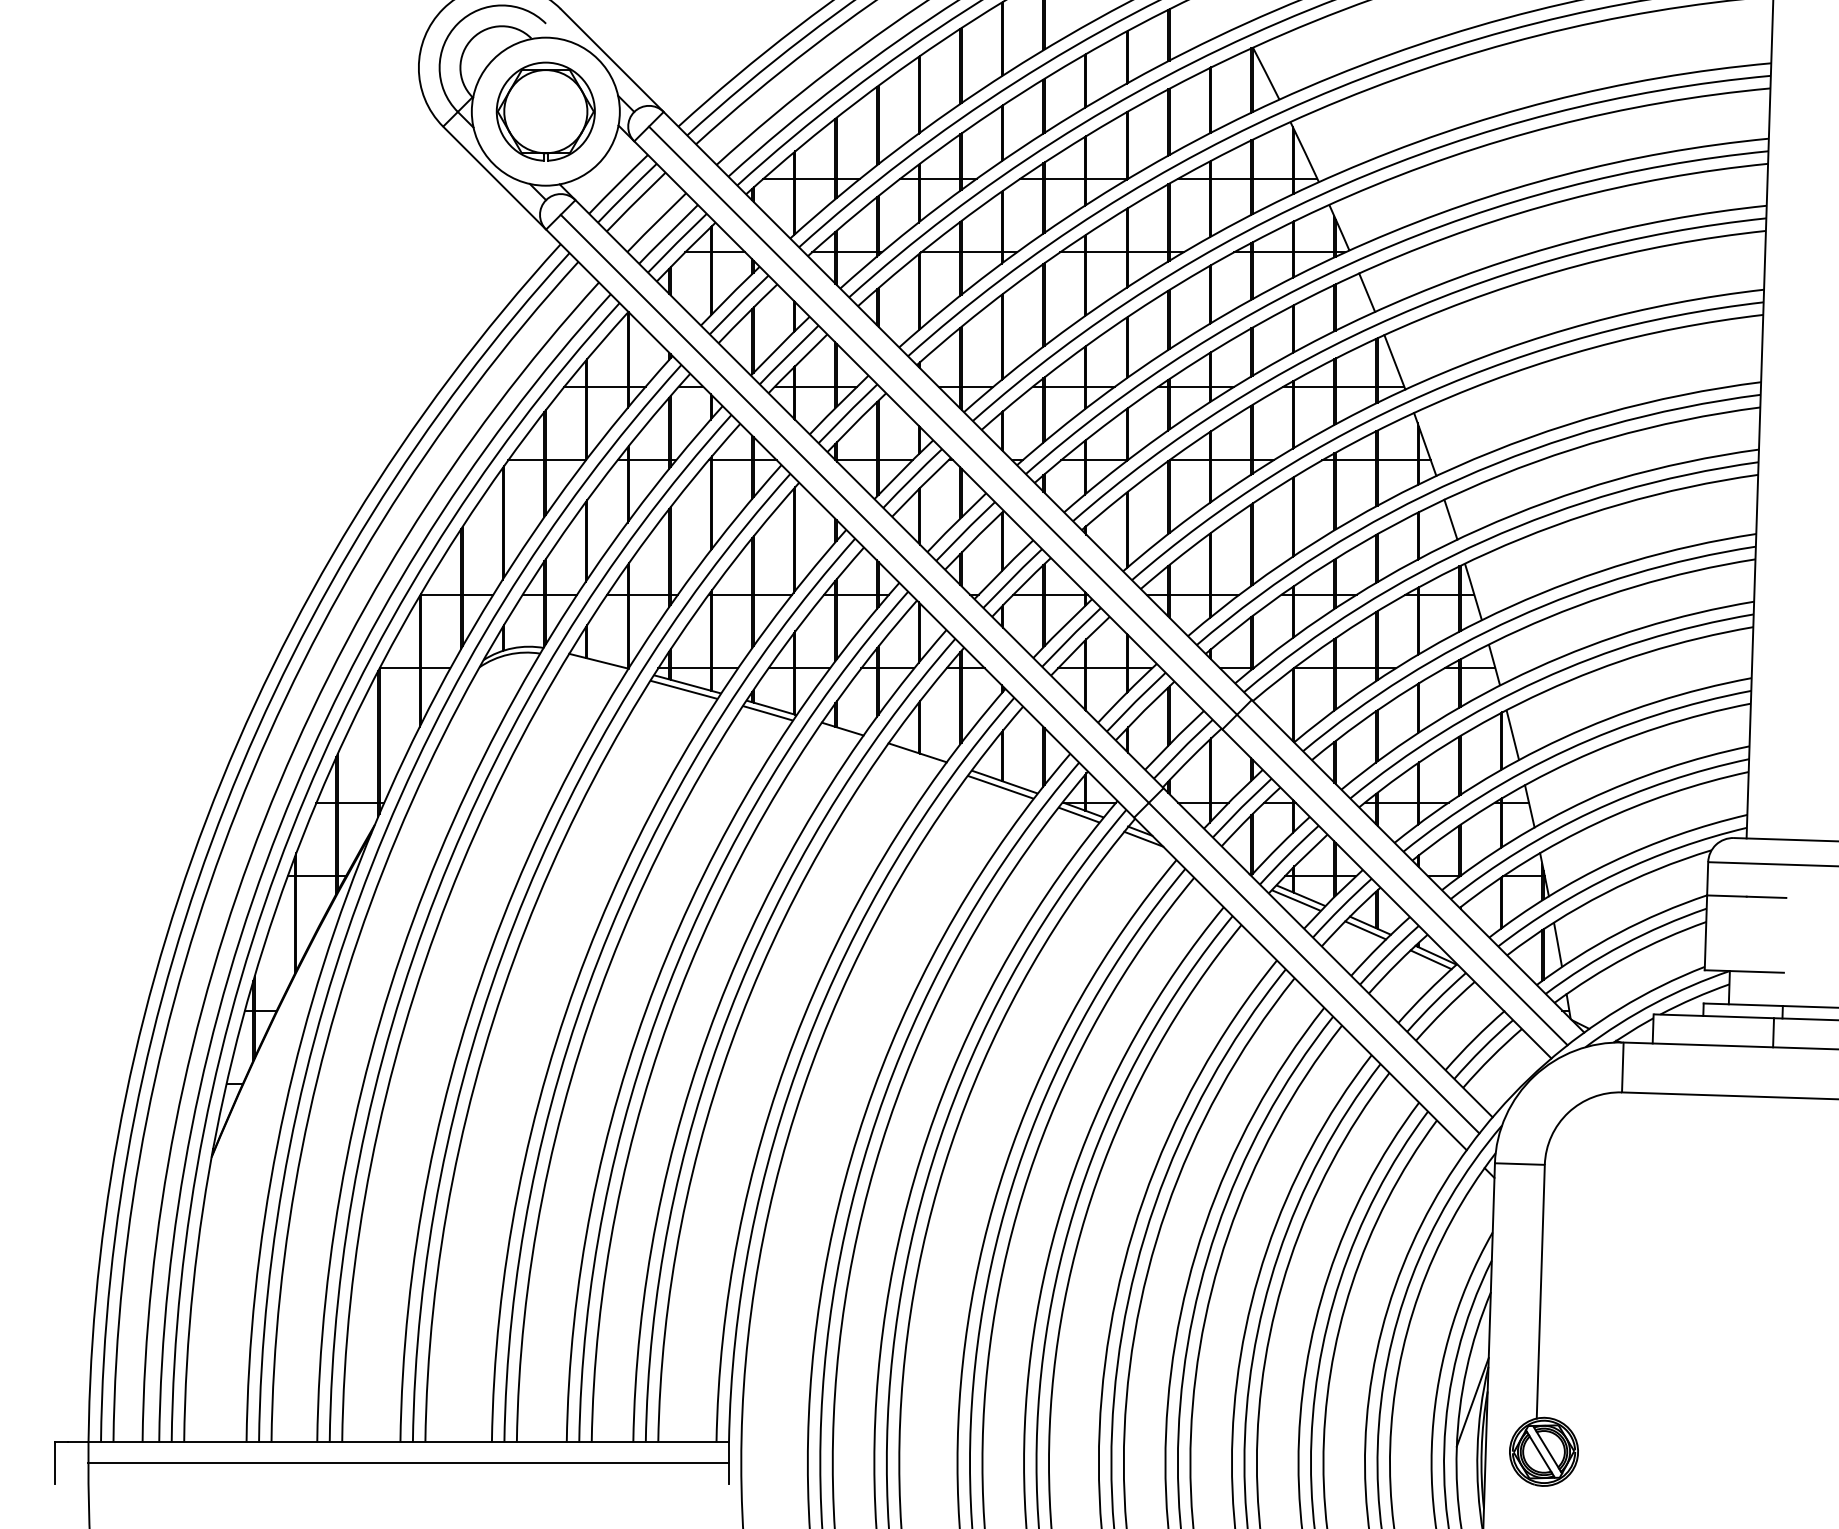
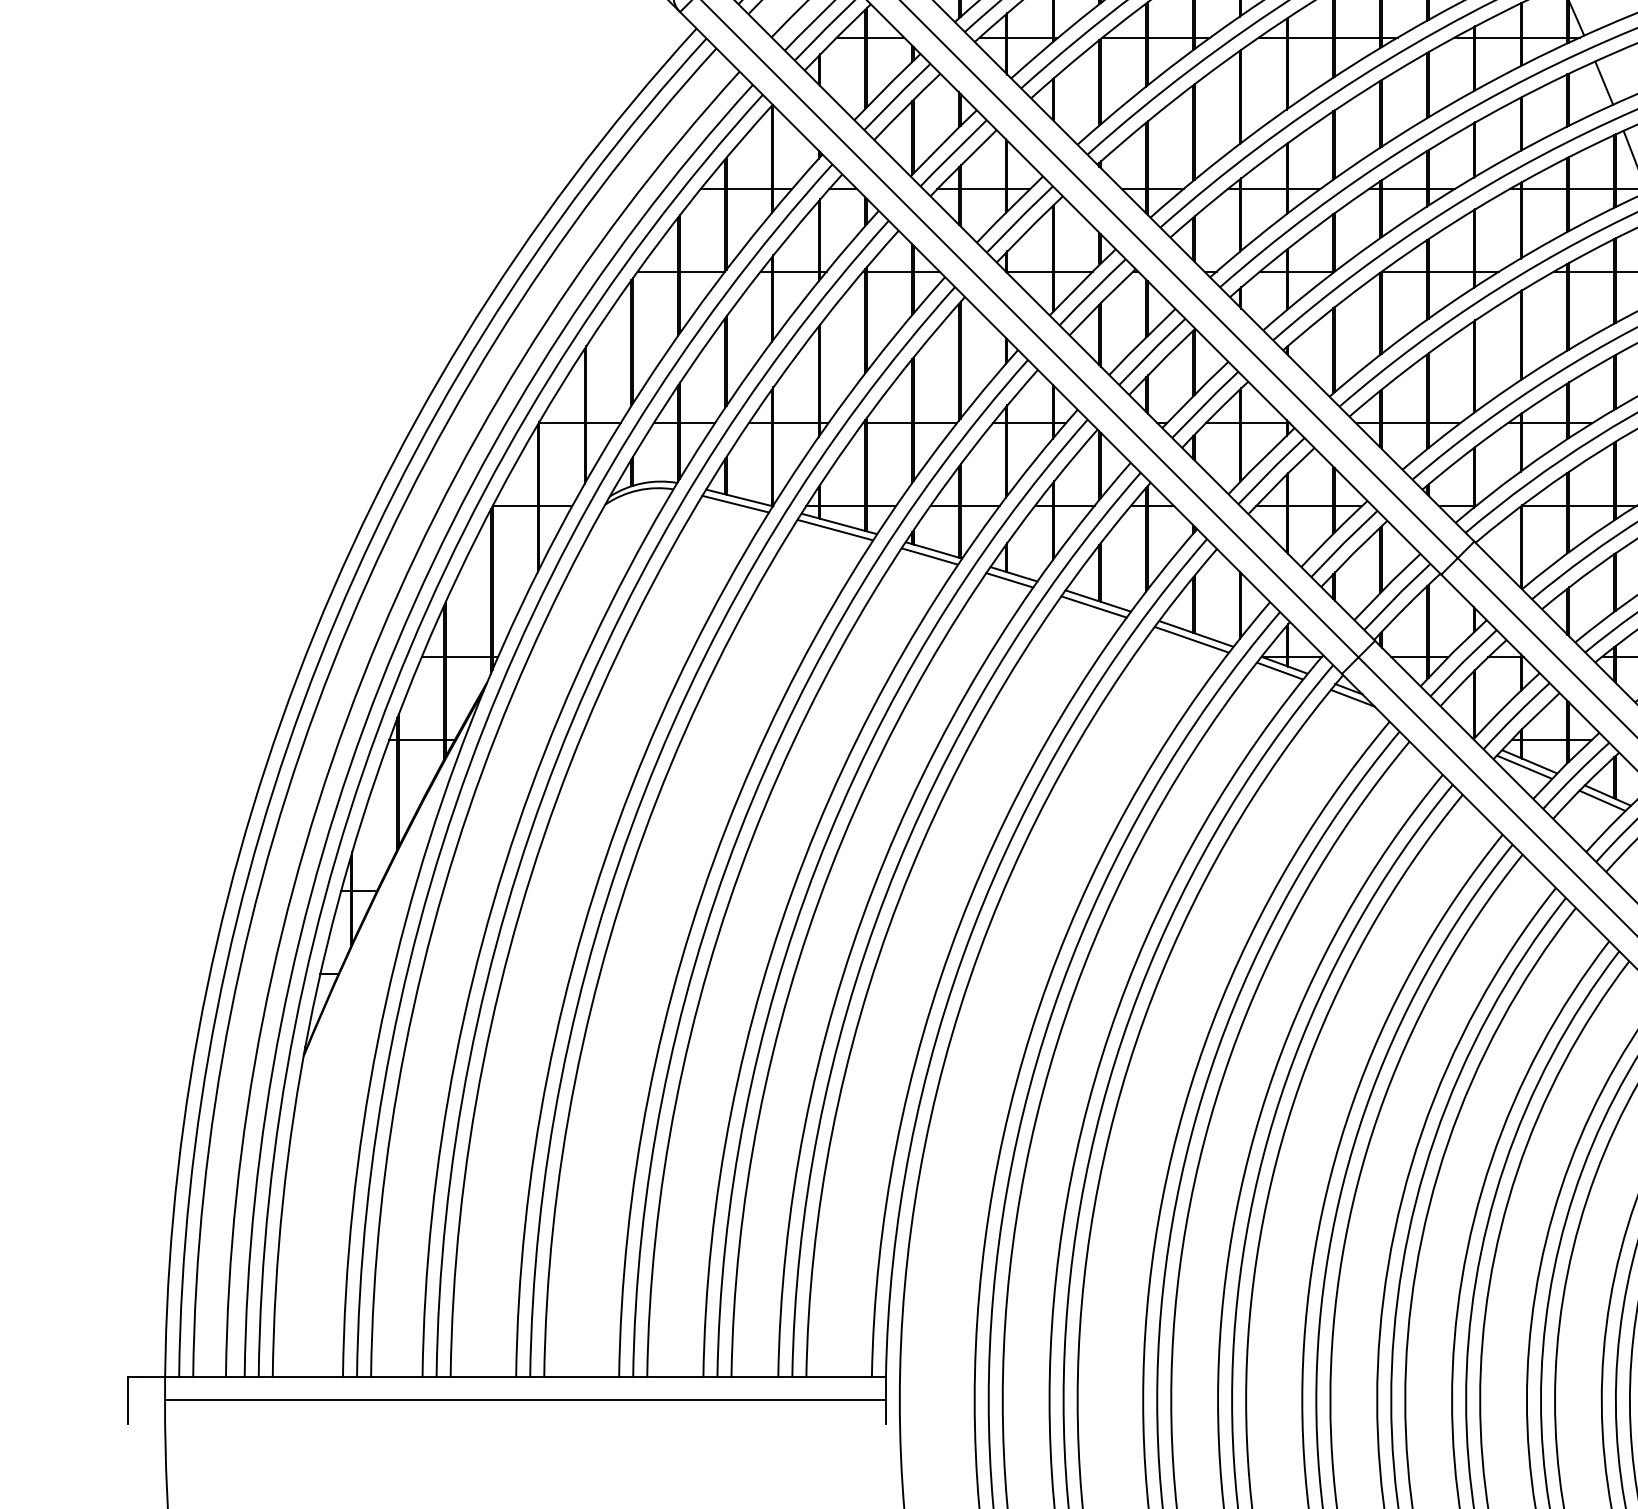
line: (595, 666) -> (735, 503), added
line: (838, 734) -> (1009, 580), added
line: (913, 757) -> (1093, 606), added

